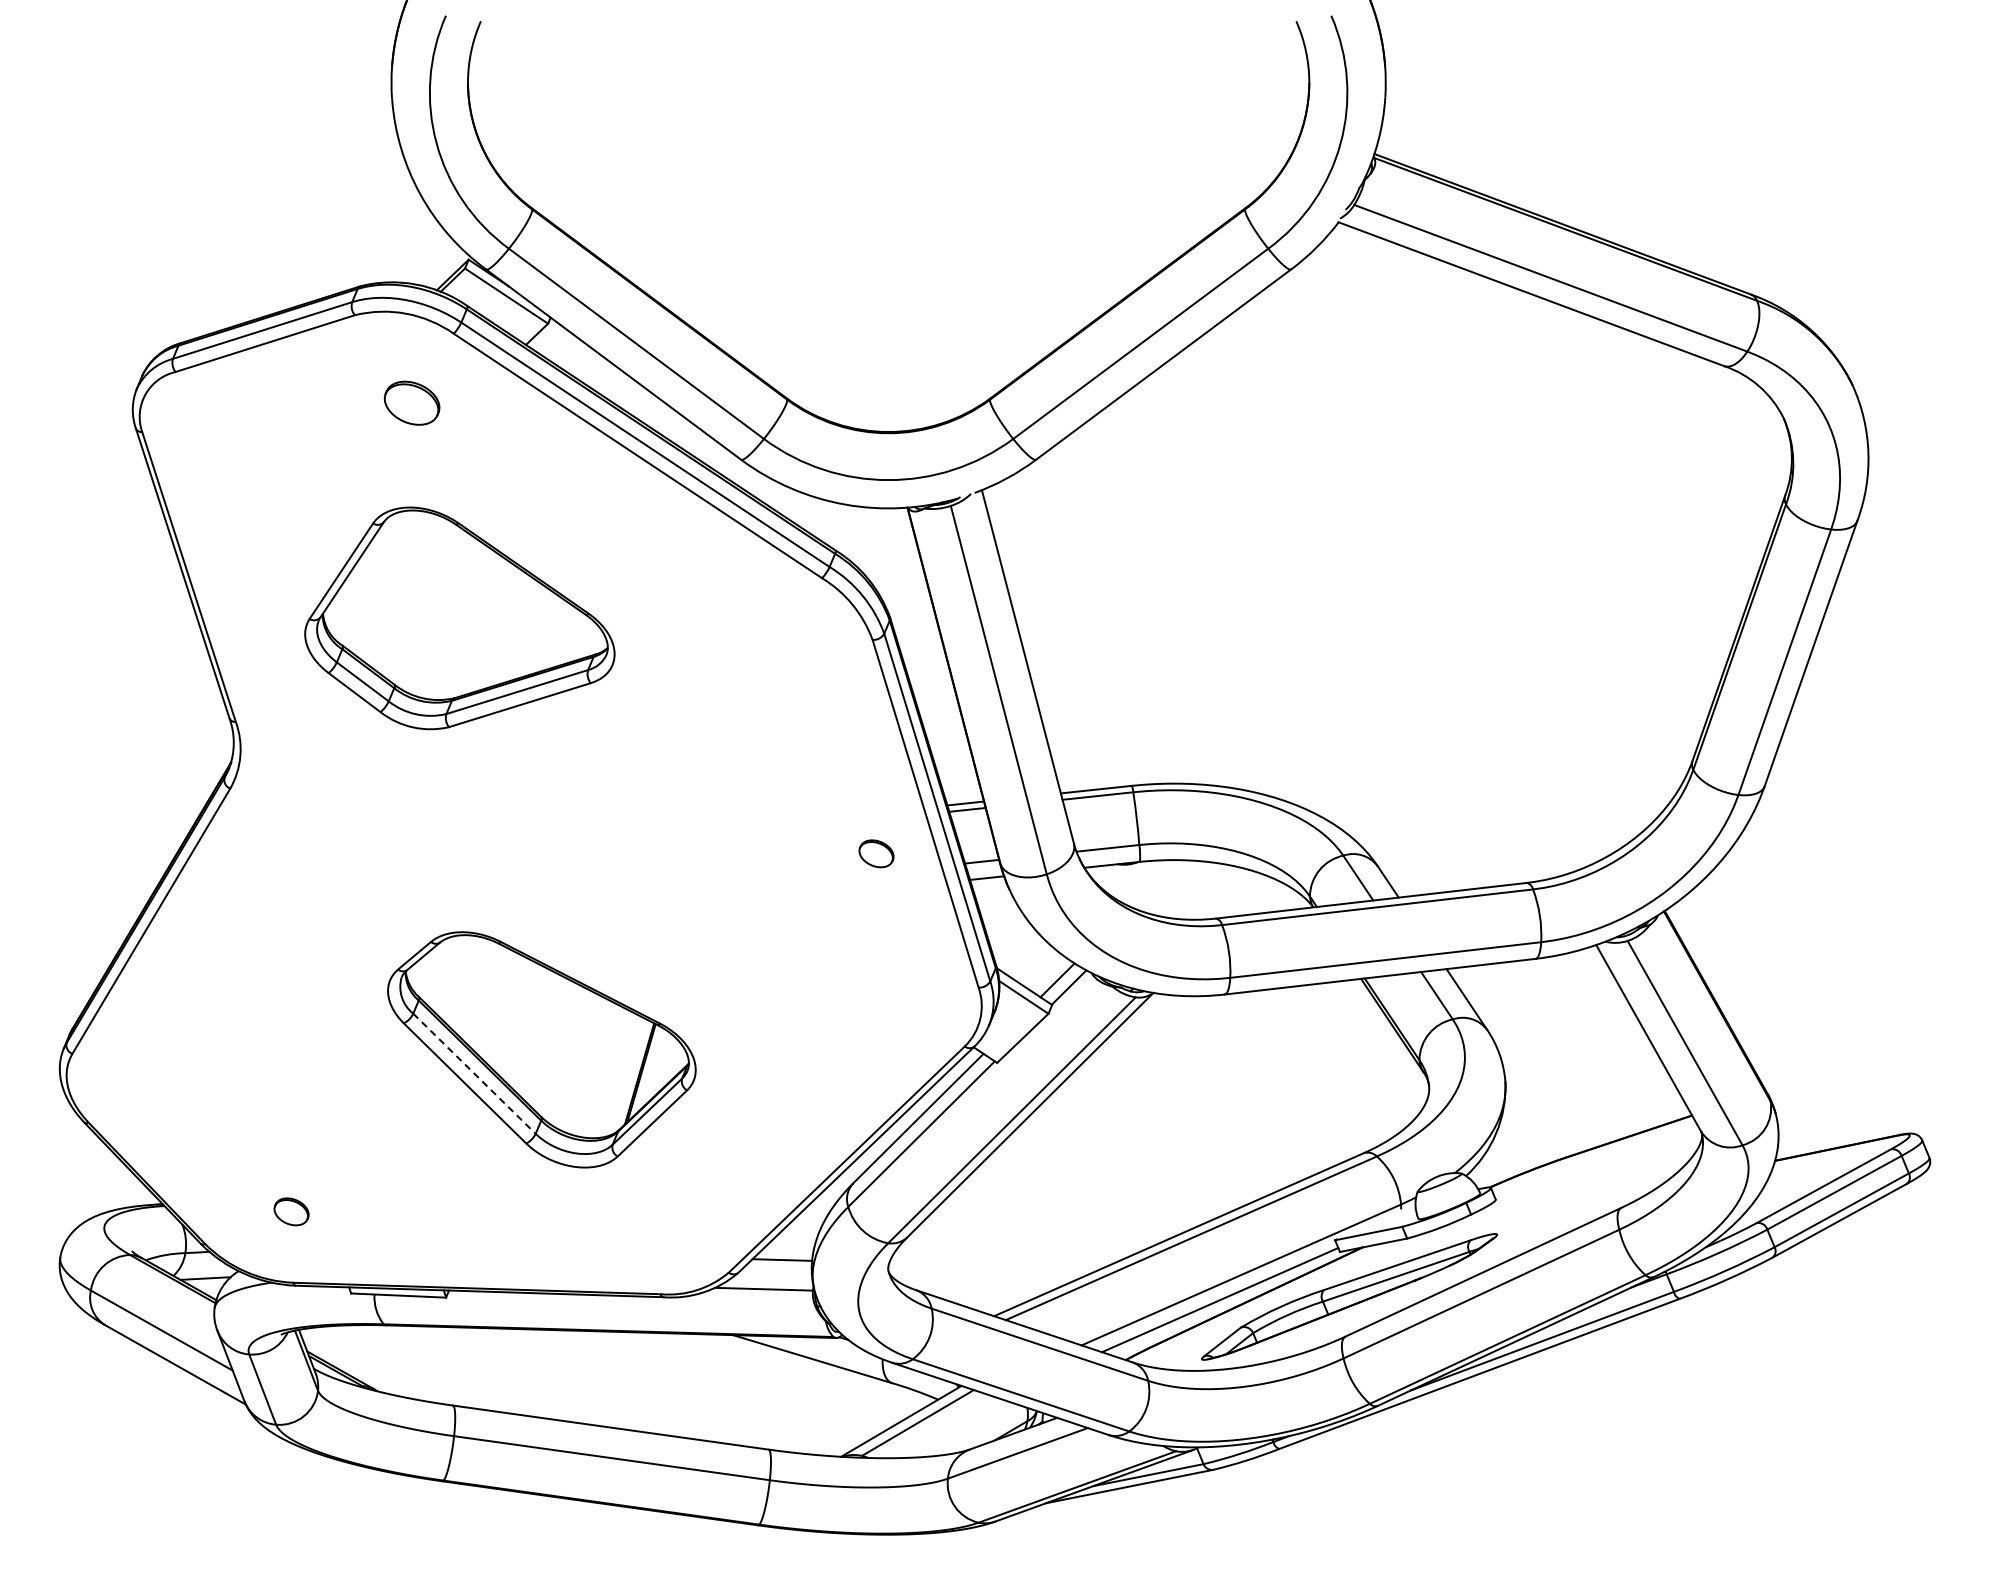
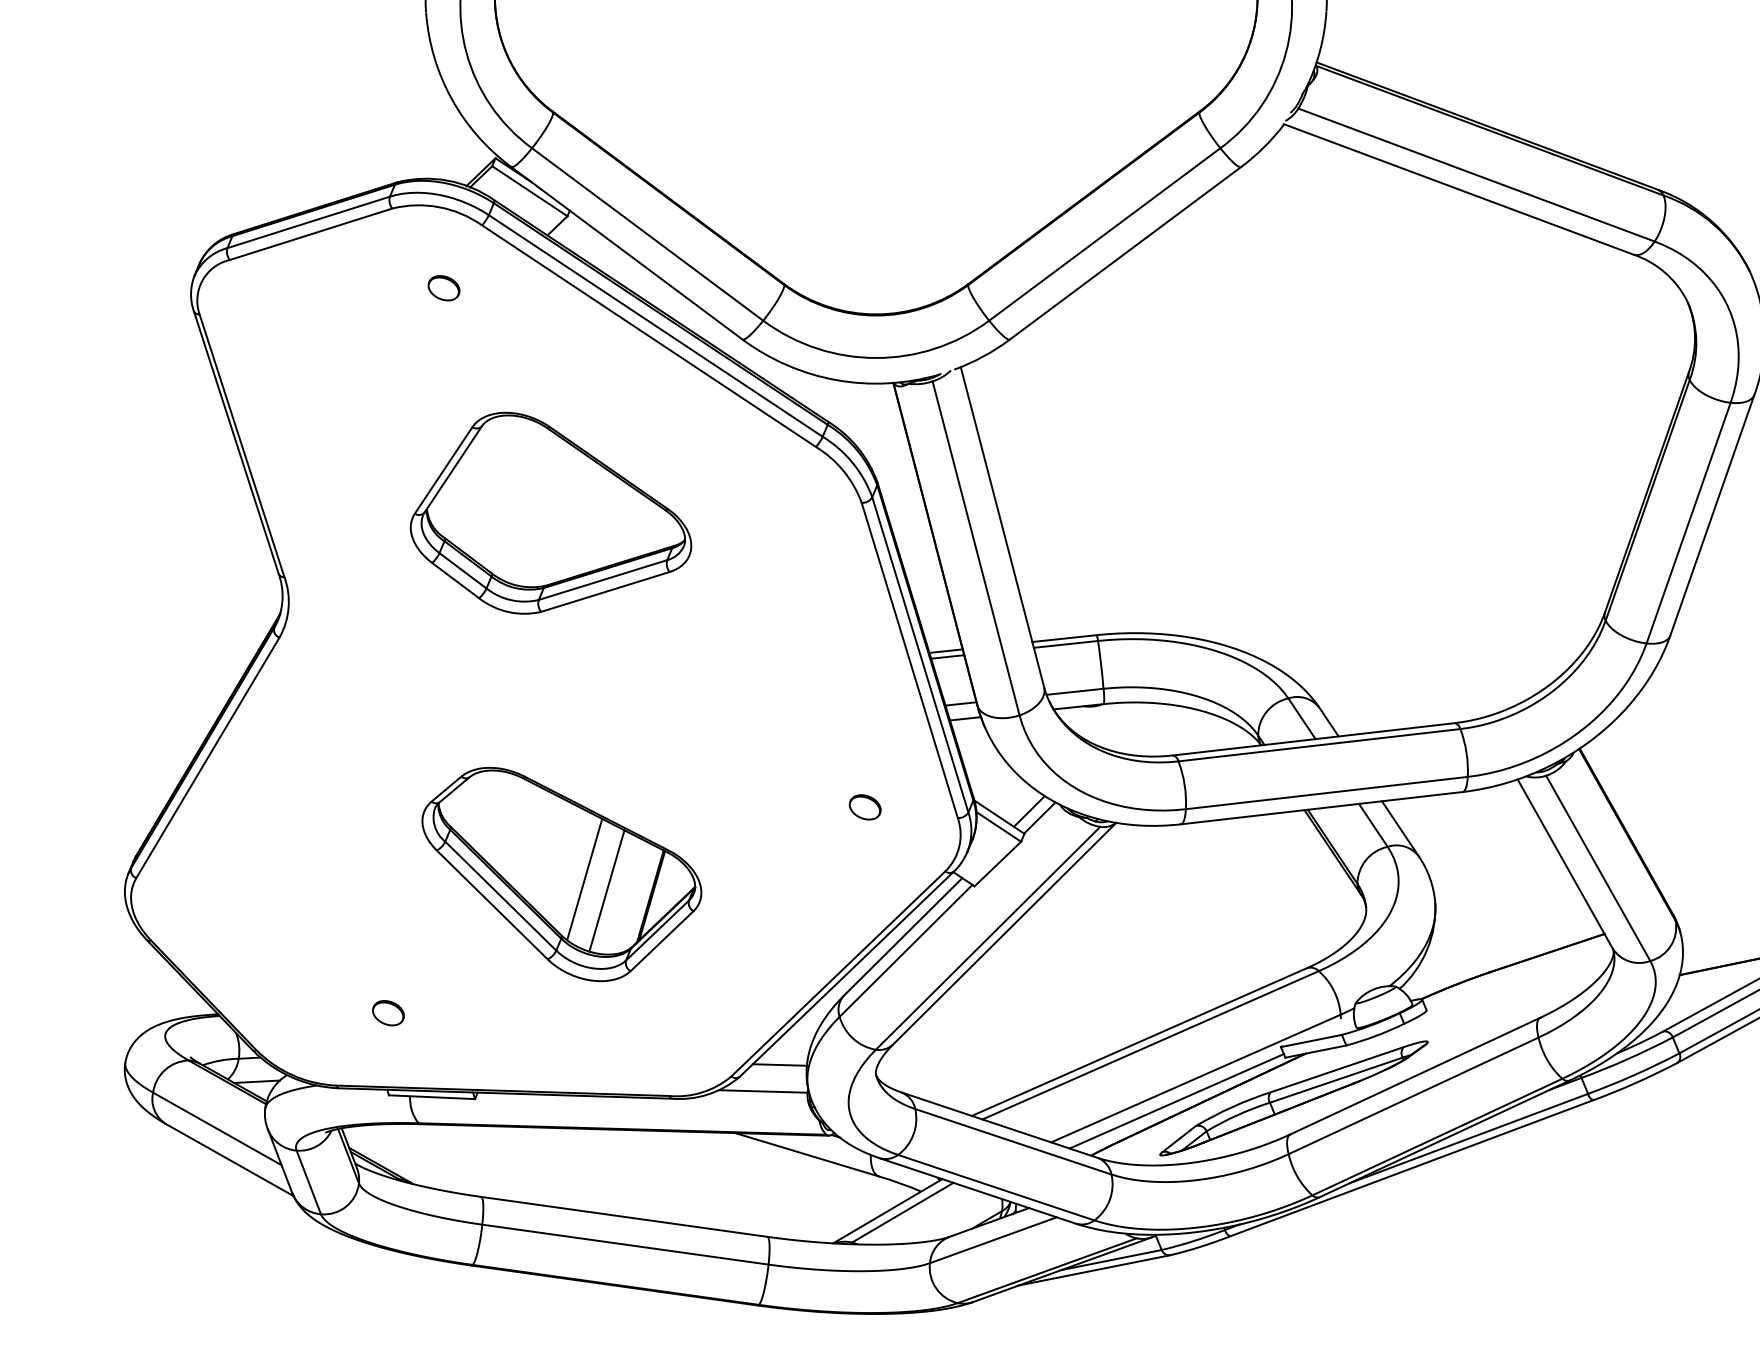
part: (411, 402) -> (443, 287), size x0.62
part: (459, 618) -> (550, 513), moved
part: (876, 853) -> (865, 807), moved
line: (566, 1055) -> (584, 879), added
line: (591, 1067) -> (606, 890), added
line: (474, 1073) -> (500, 895), dashed -> solid
part: (291, 1211) -> (388, 1012), moved

